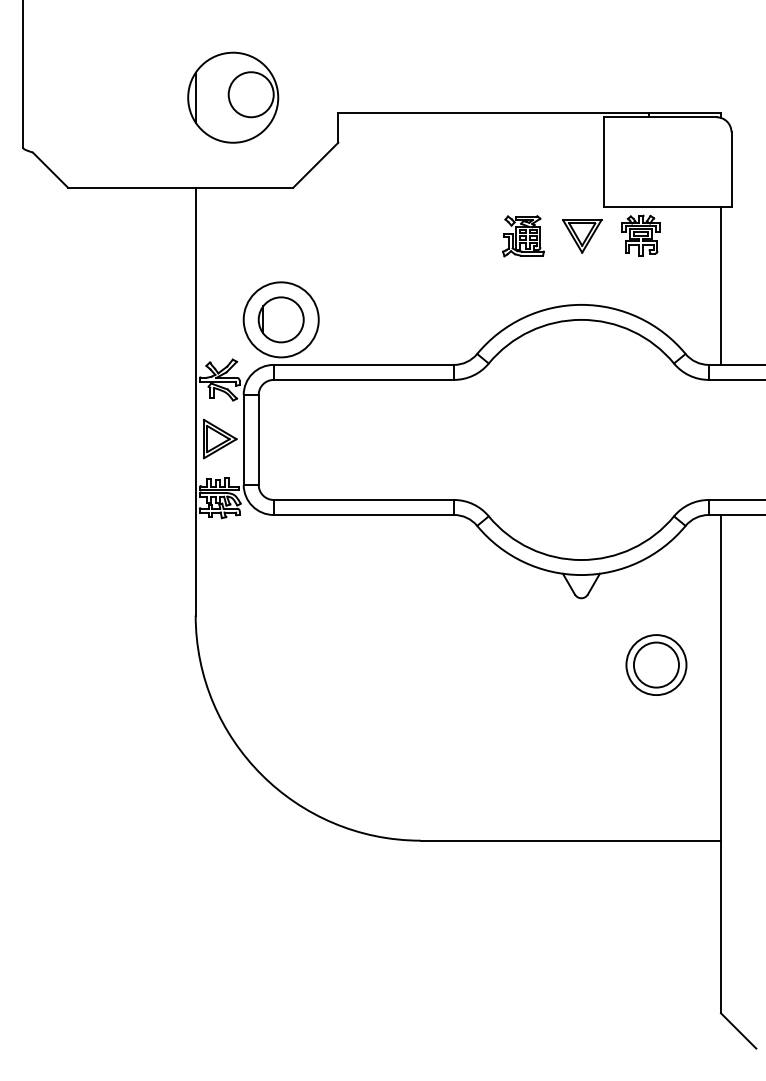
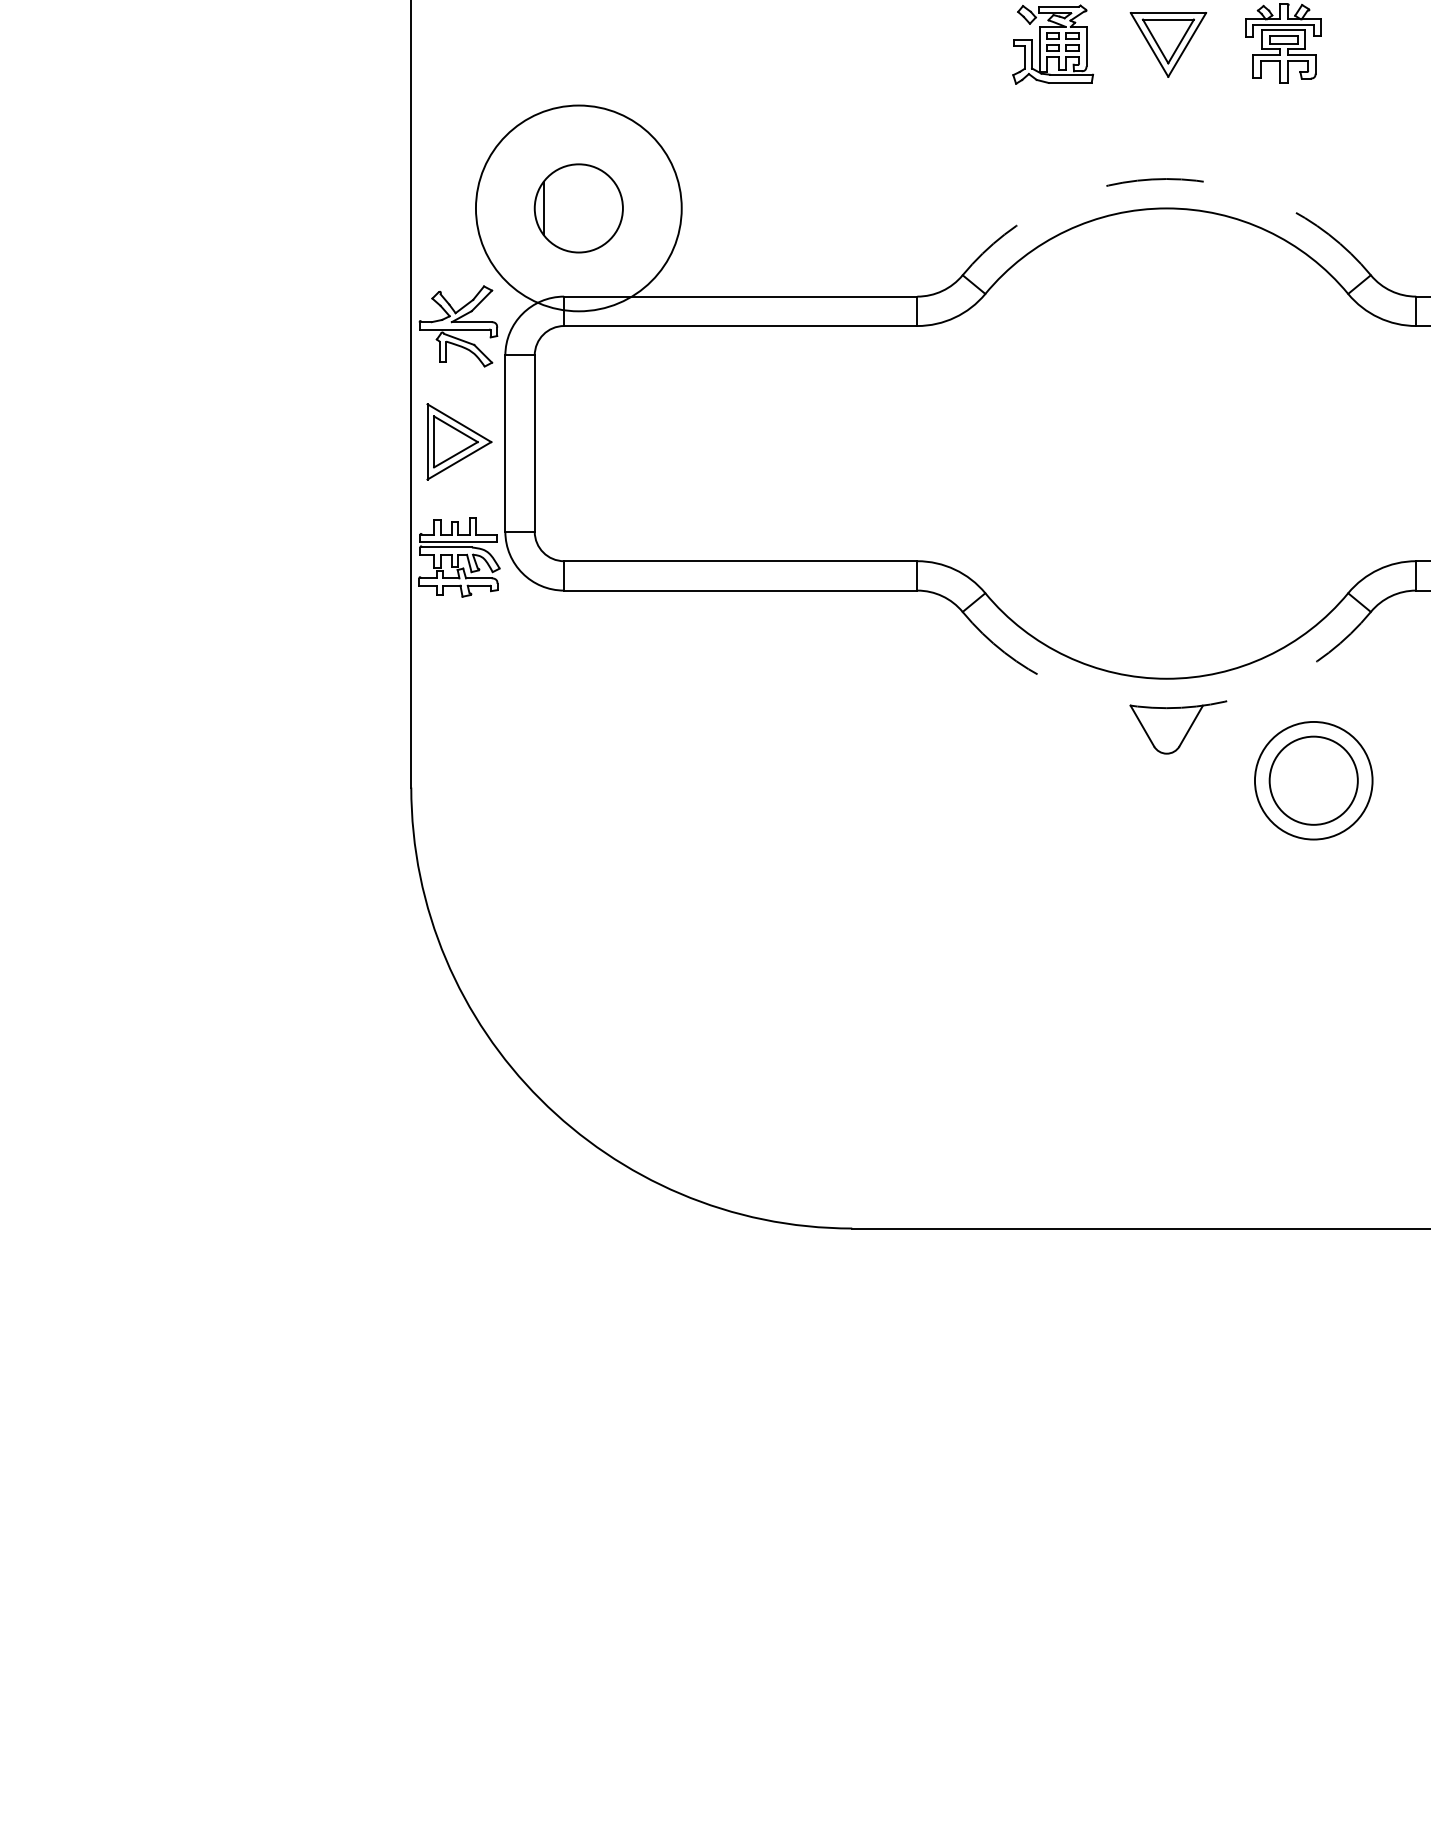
arc: (581, 304) -> (1166, 178), solid -> dashed
circle: (280, 319) -> (577, 207), size x1.4
arc: (581, 575) -> (1166, 709), solid -> dashed
part: (656, 664) -> (1313, 779), moved

